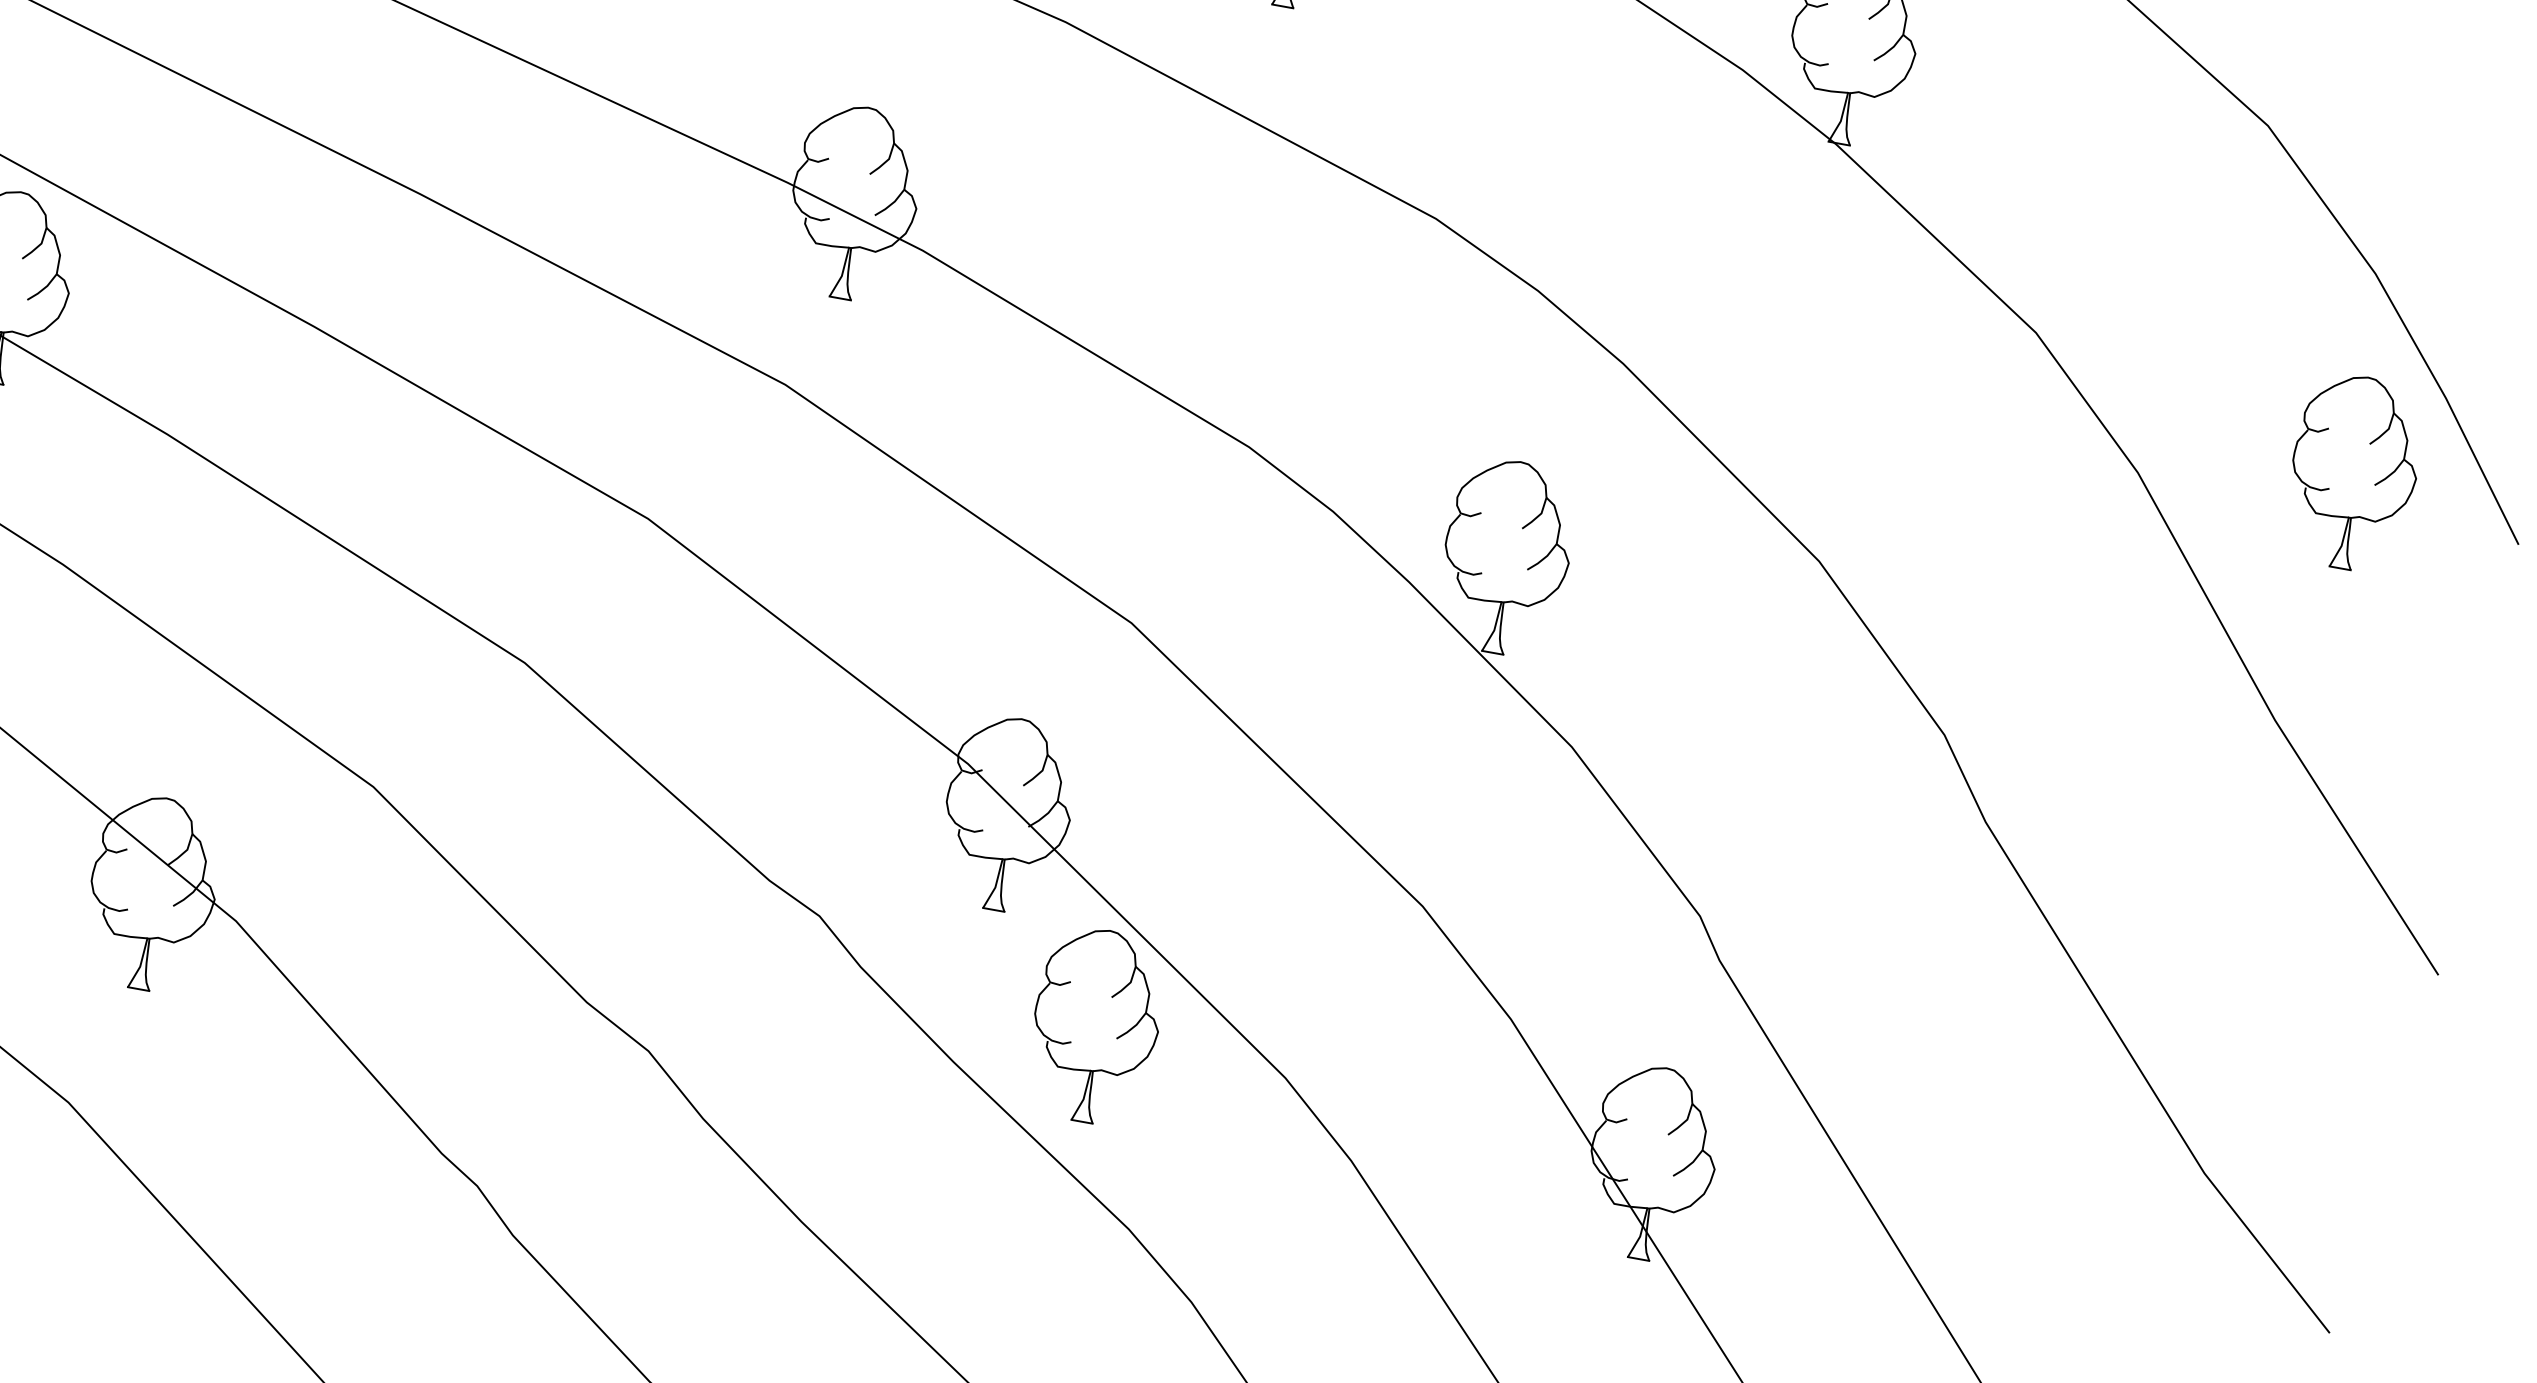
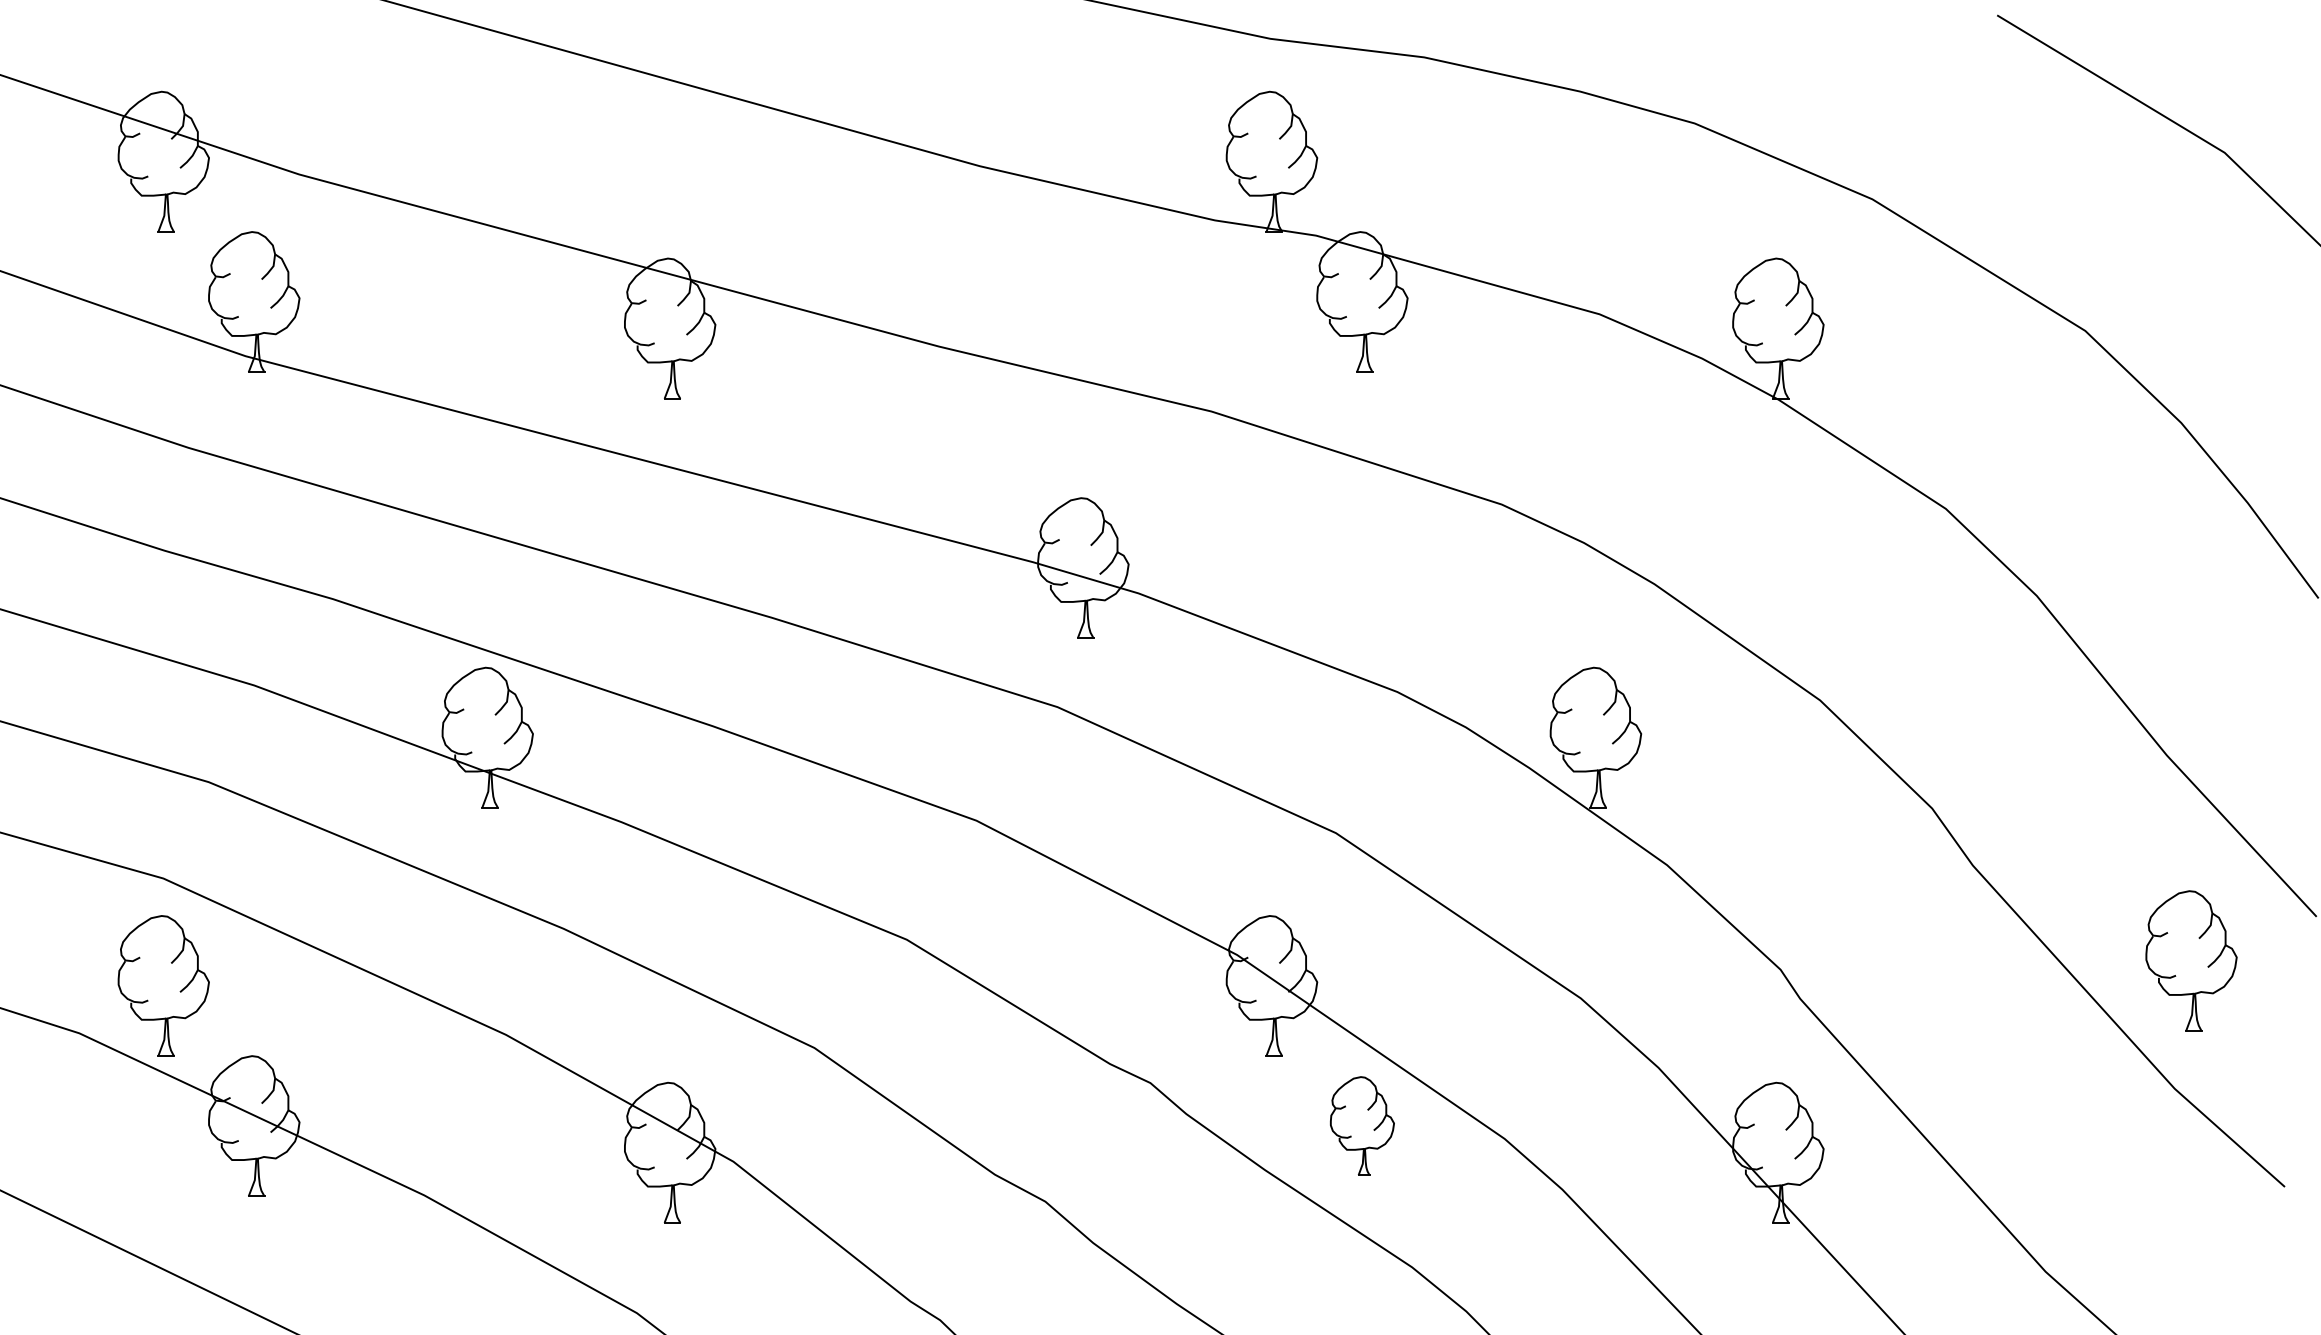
part: (2354, 471) -> (2191, 960), moved
part: (1096, 1025) -> (1362, 1125), size x0.7

